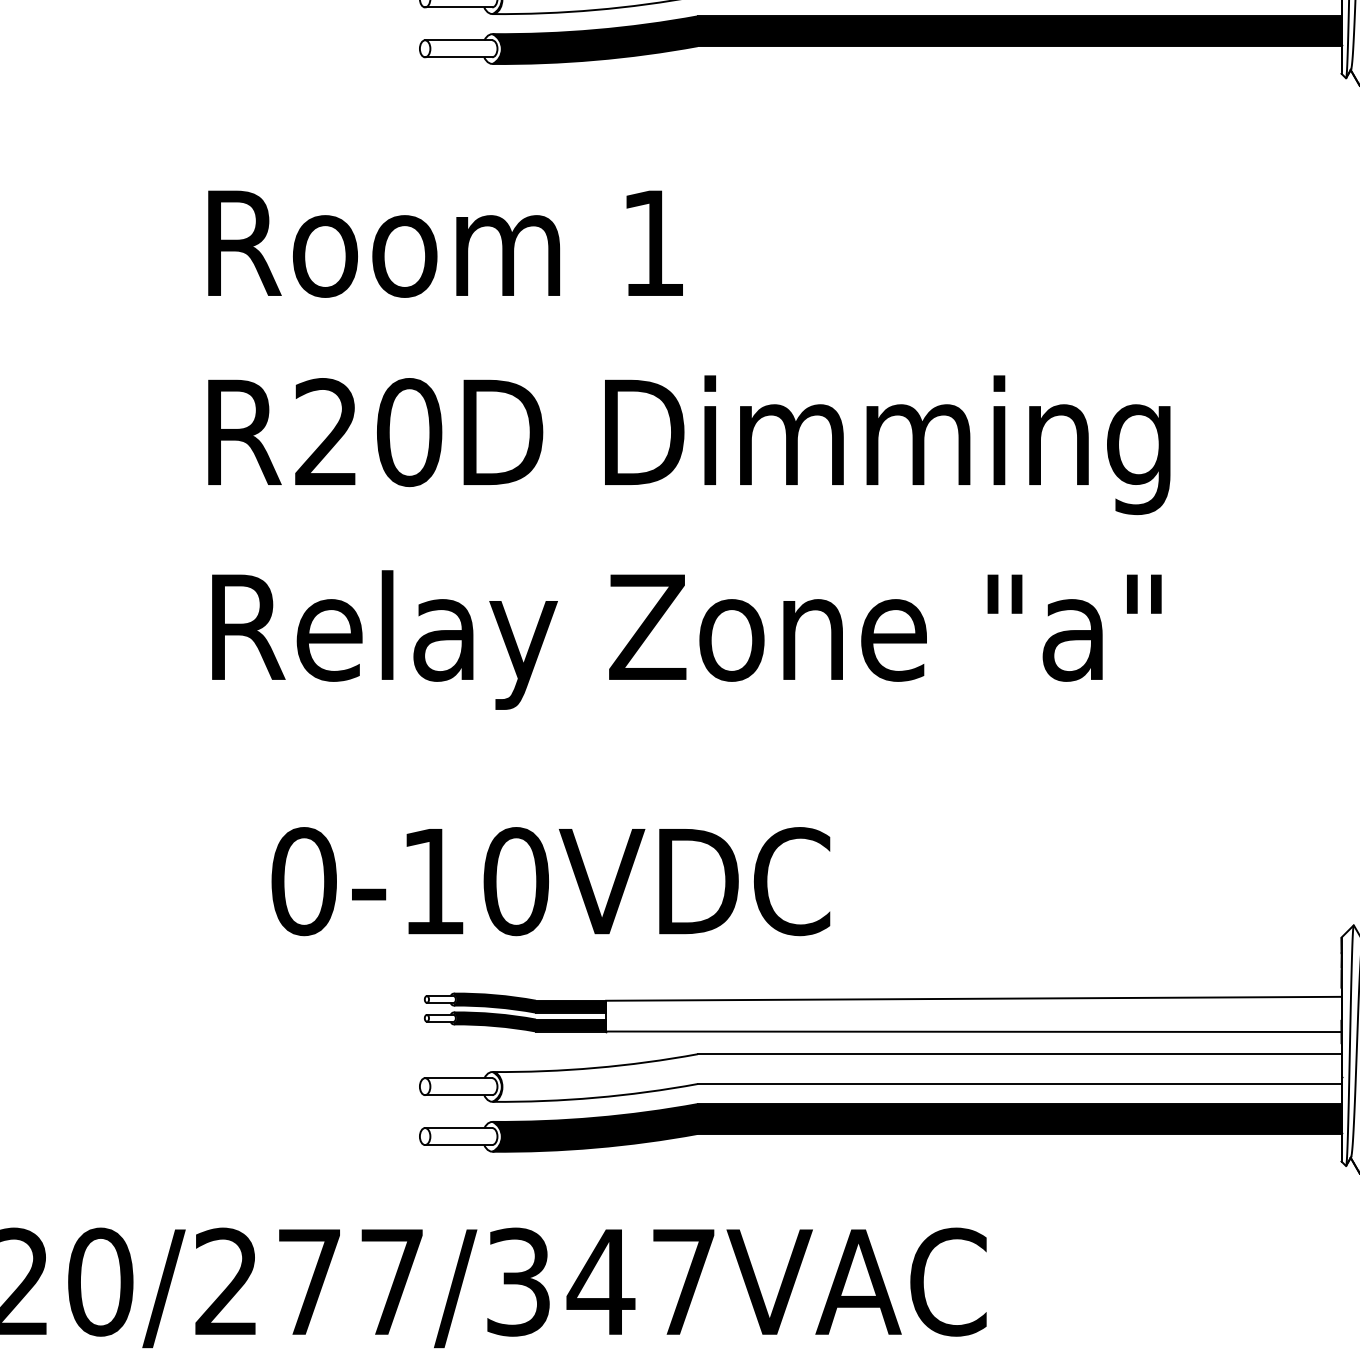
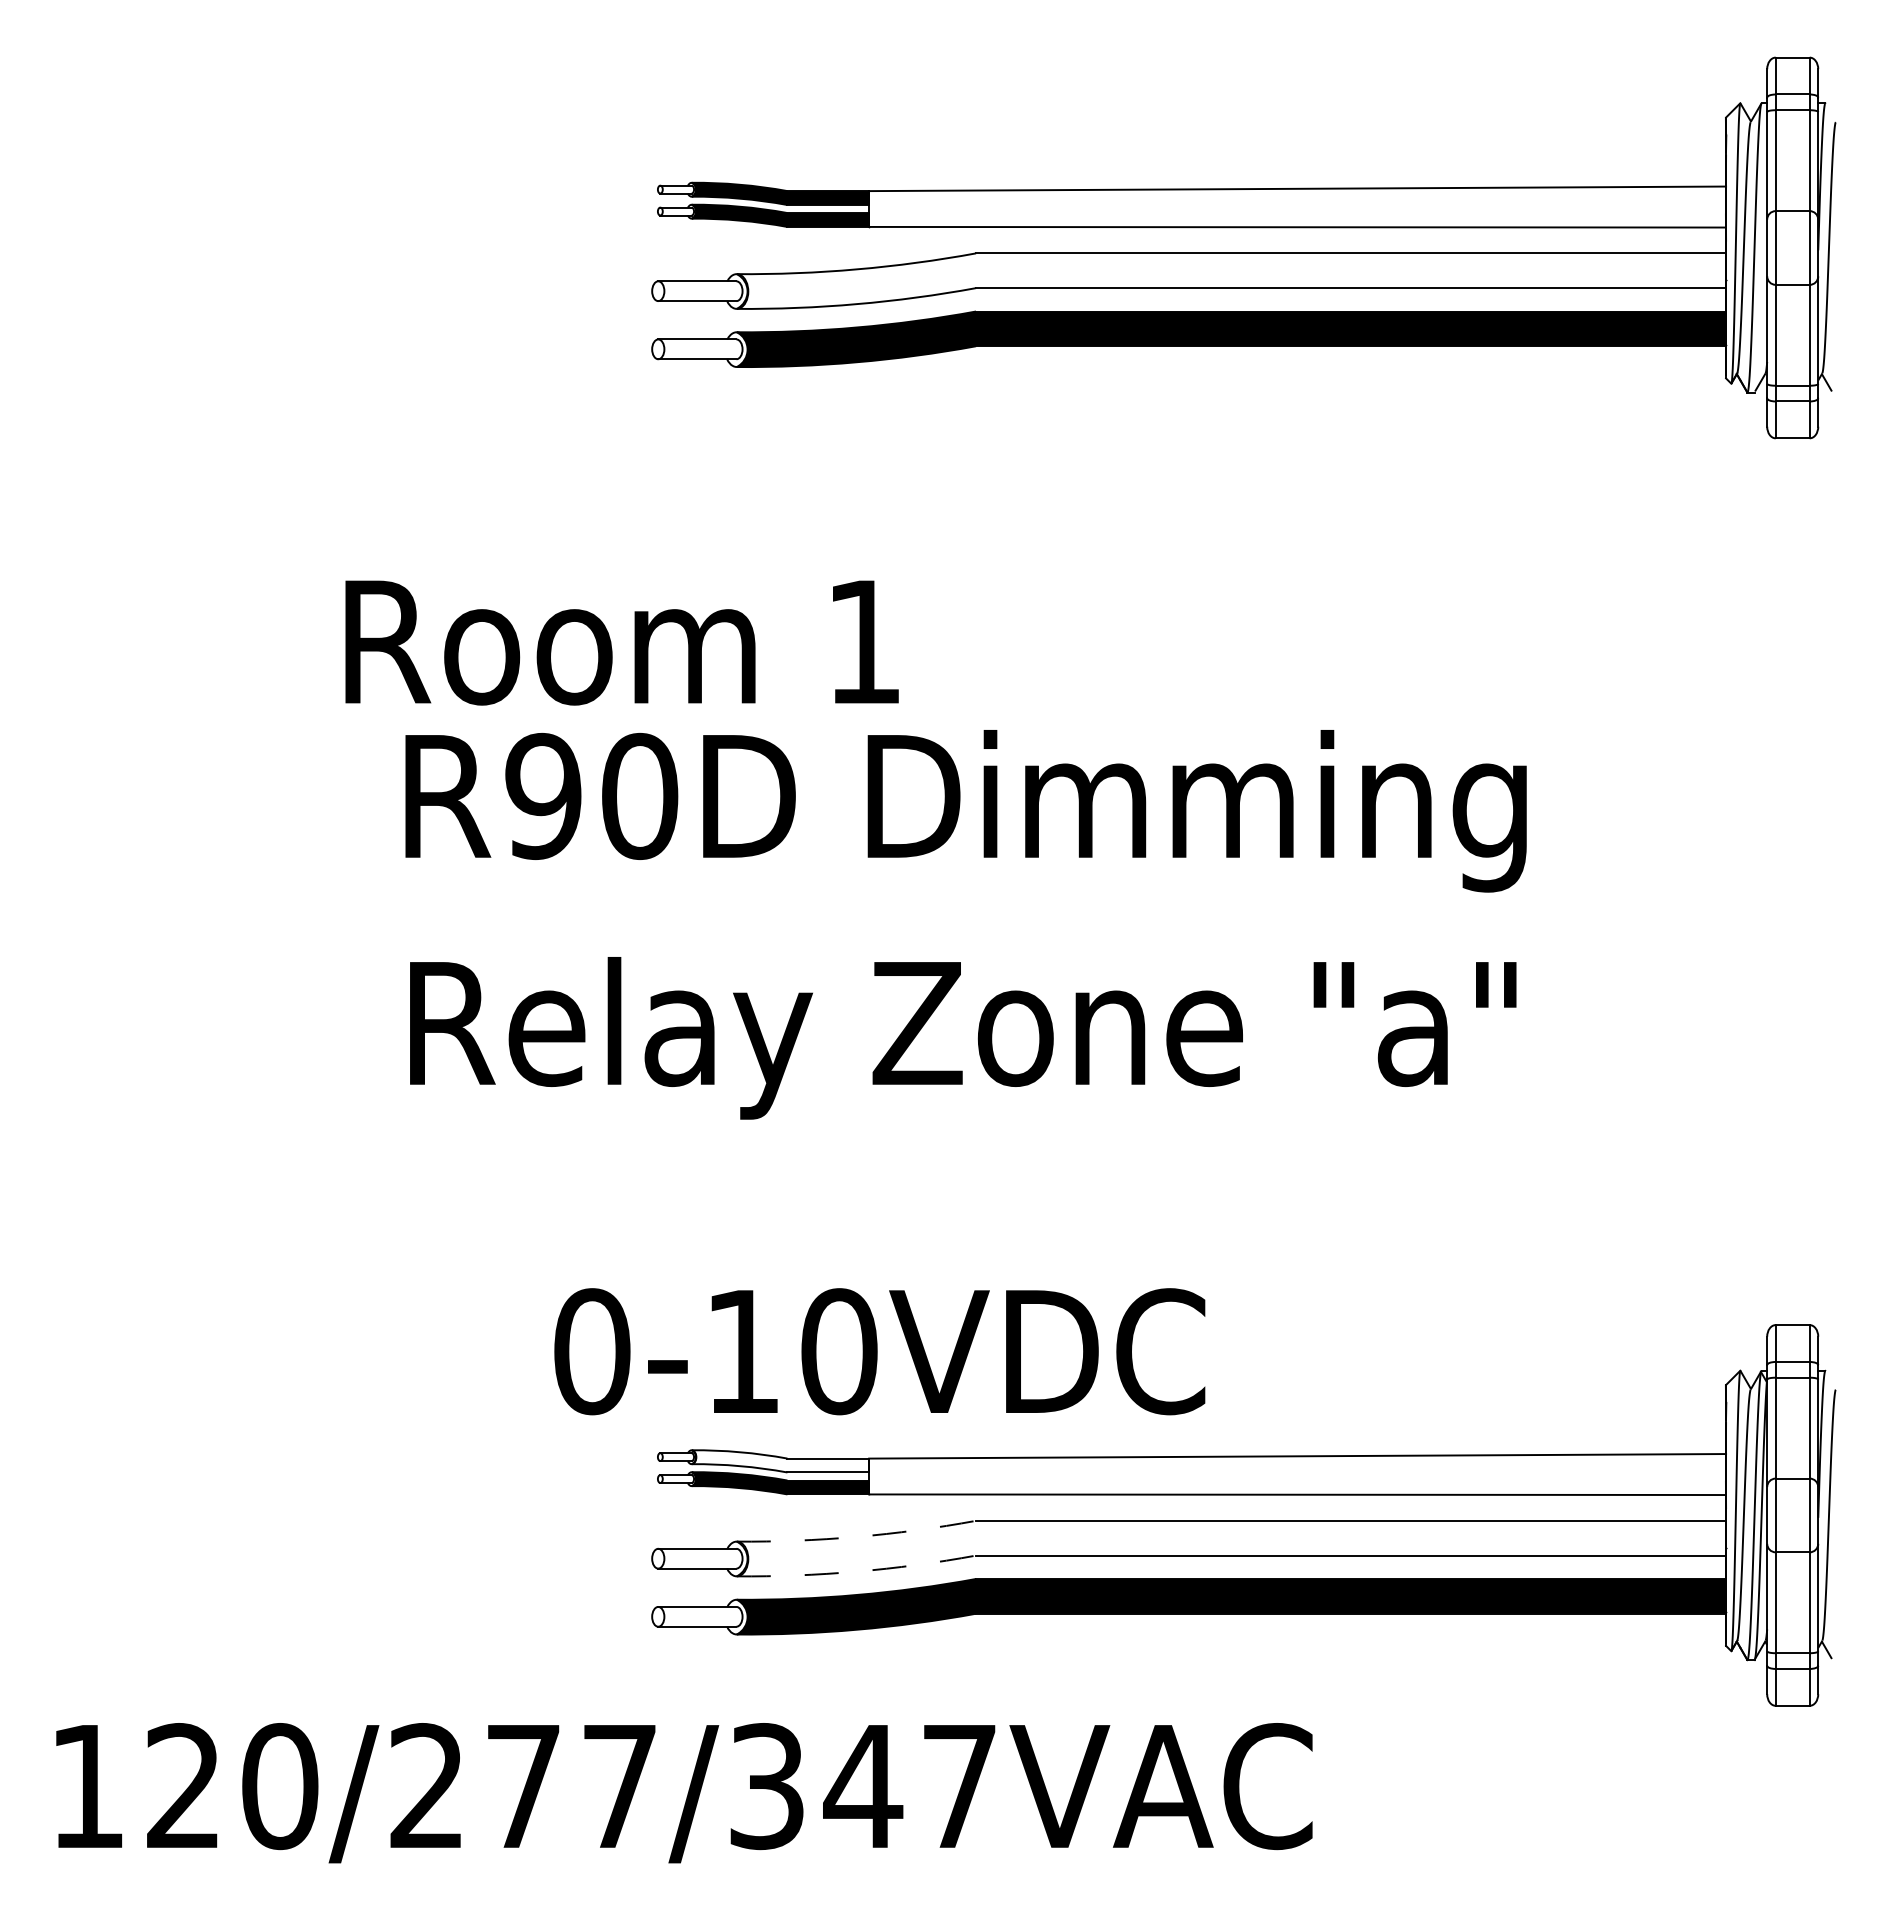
text: (445, 243) -> (621, 642), moved
text: (326, 432) -> (543, 796), R20D -> R90D
text: (550, 881) -> (879, 1351), moved
fill: (530, 1003) -> (780, 1461), removed
arc: (595, 1067) -> (856, 1536), solid -> dashed
arc: (595, 1097) -> (856, 1571), solid -> dashed

